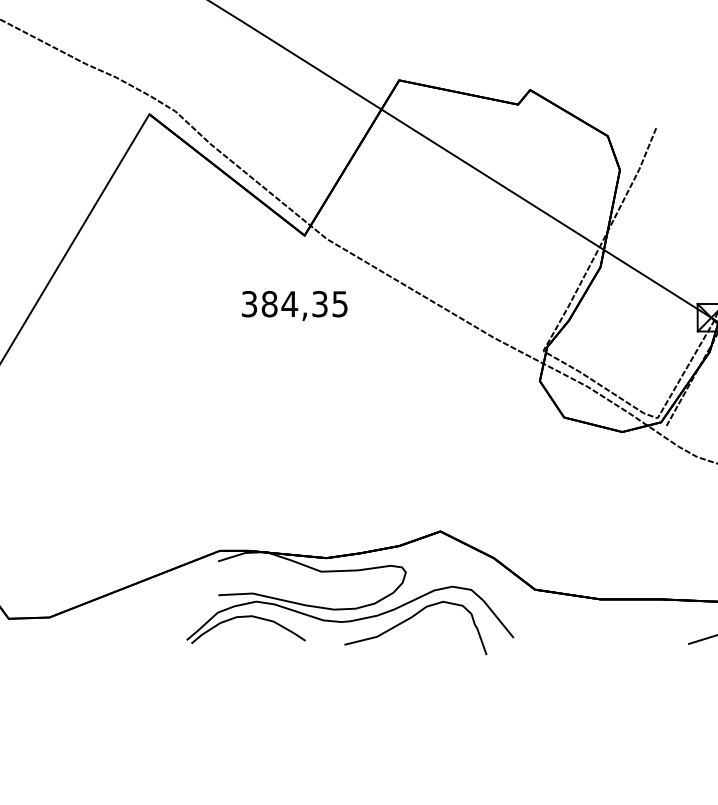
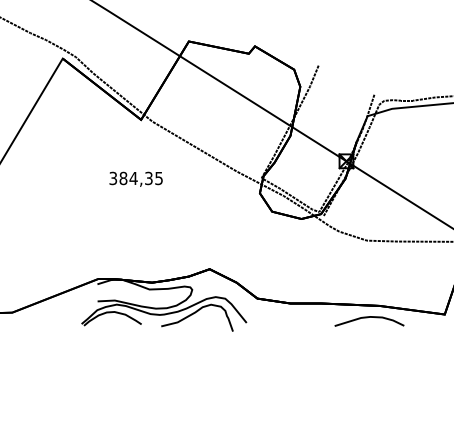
text: (293, 304) -> (135, 178), moved

